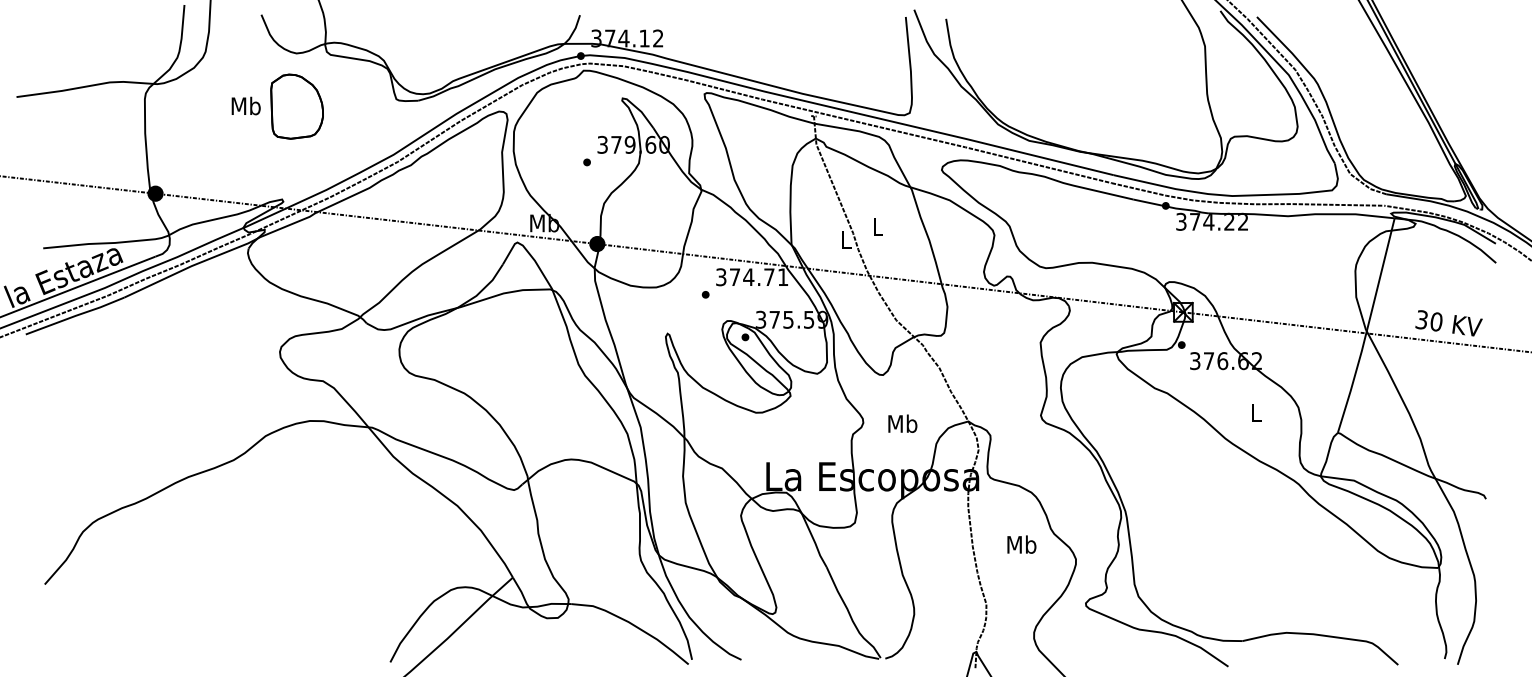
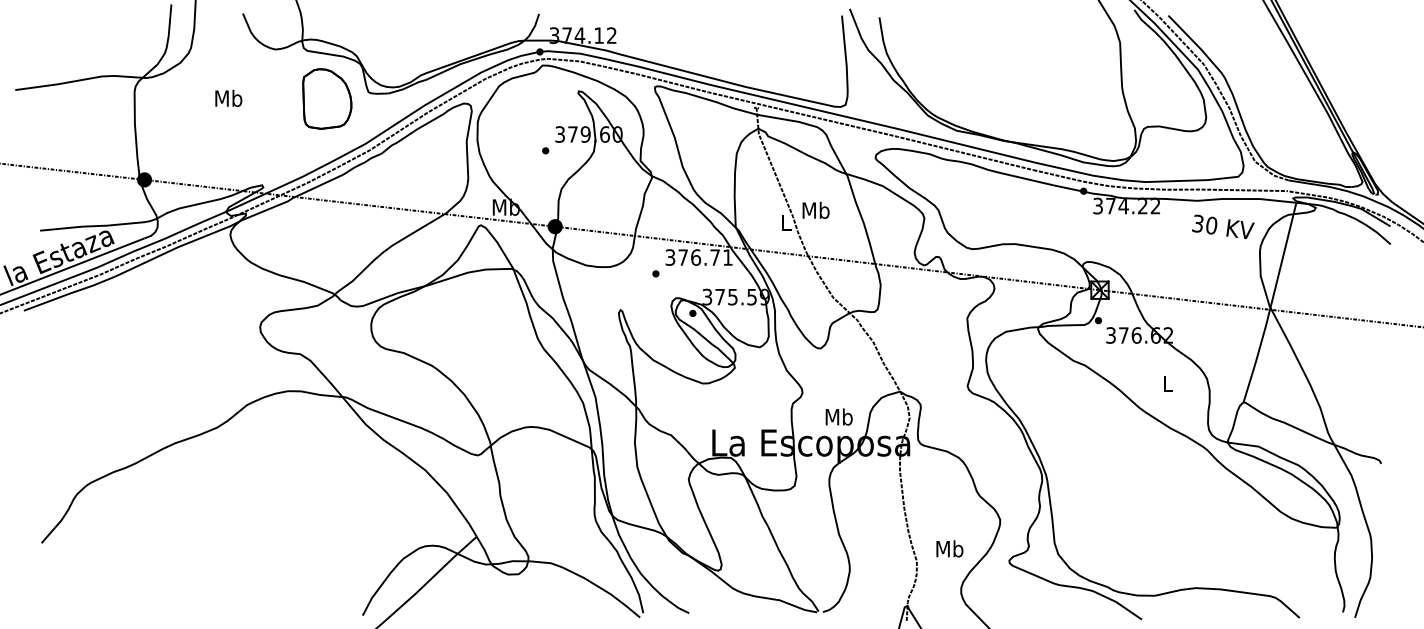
part: (296, 106) -> (326, 98), moved
text: (877, 226) -> (815, 210), L -> Mb
text: (748, 277) -> (695, 257), 374.71 -> 376.71
text: (1448, 323) -> (1222, 227), moved
text: (902, 423) -> (838, 416), moved
text: (1021, 544) -> (949, 548), moved

